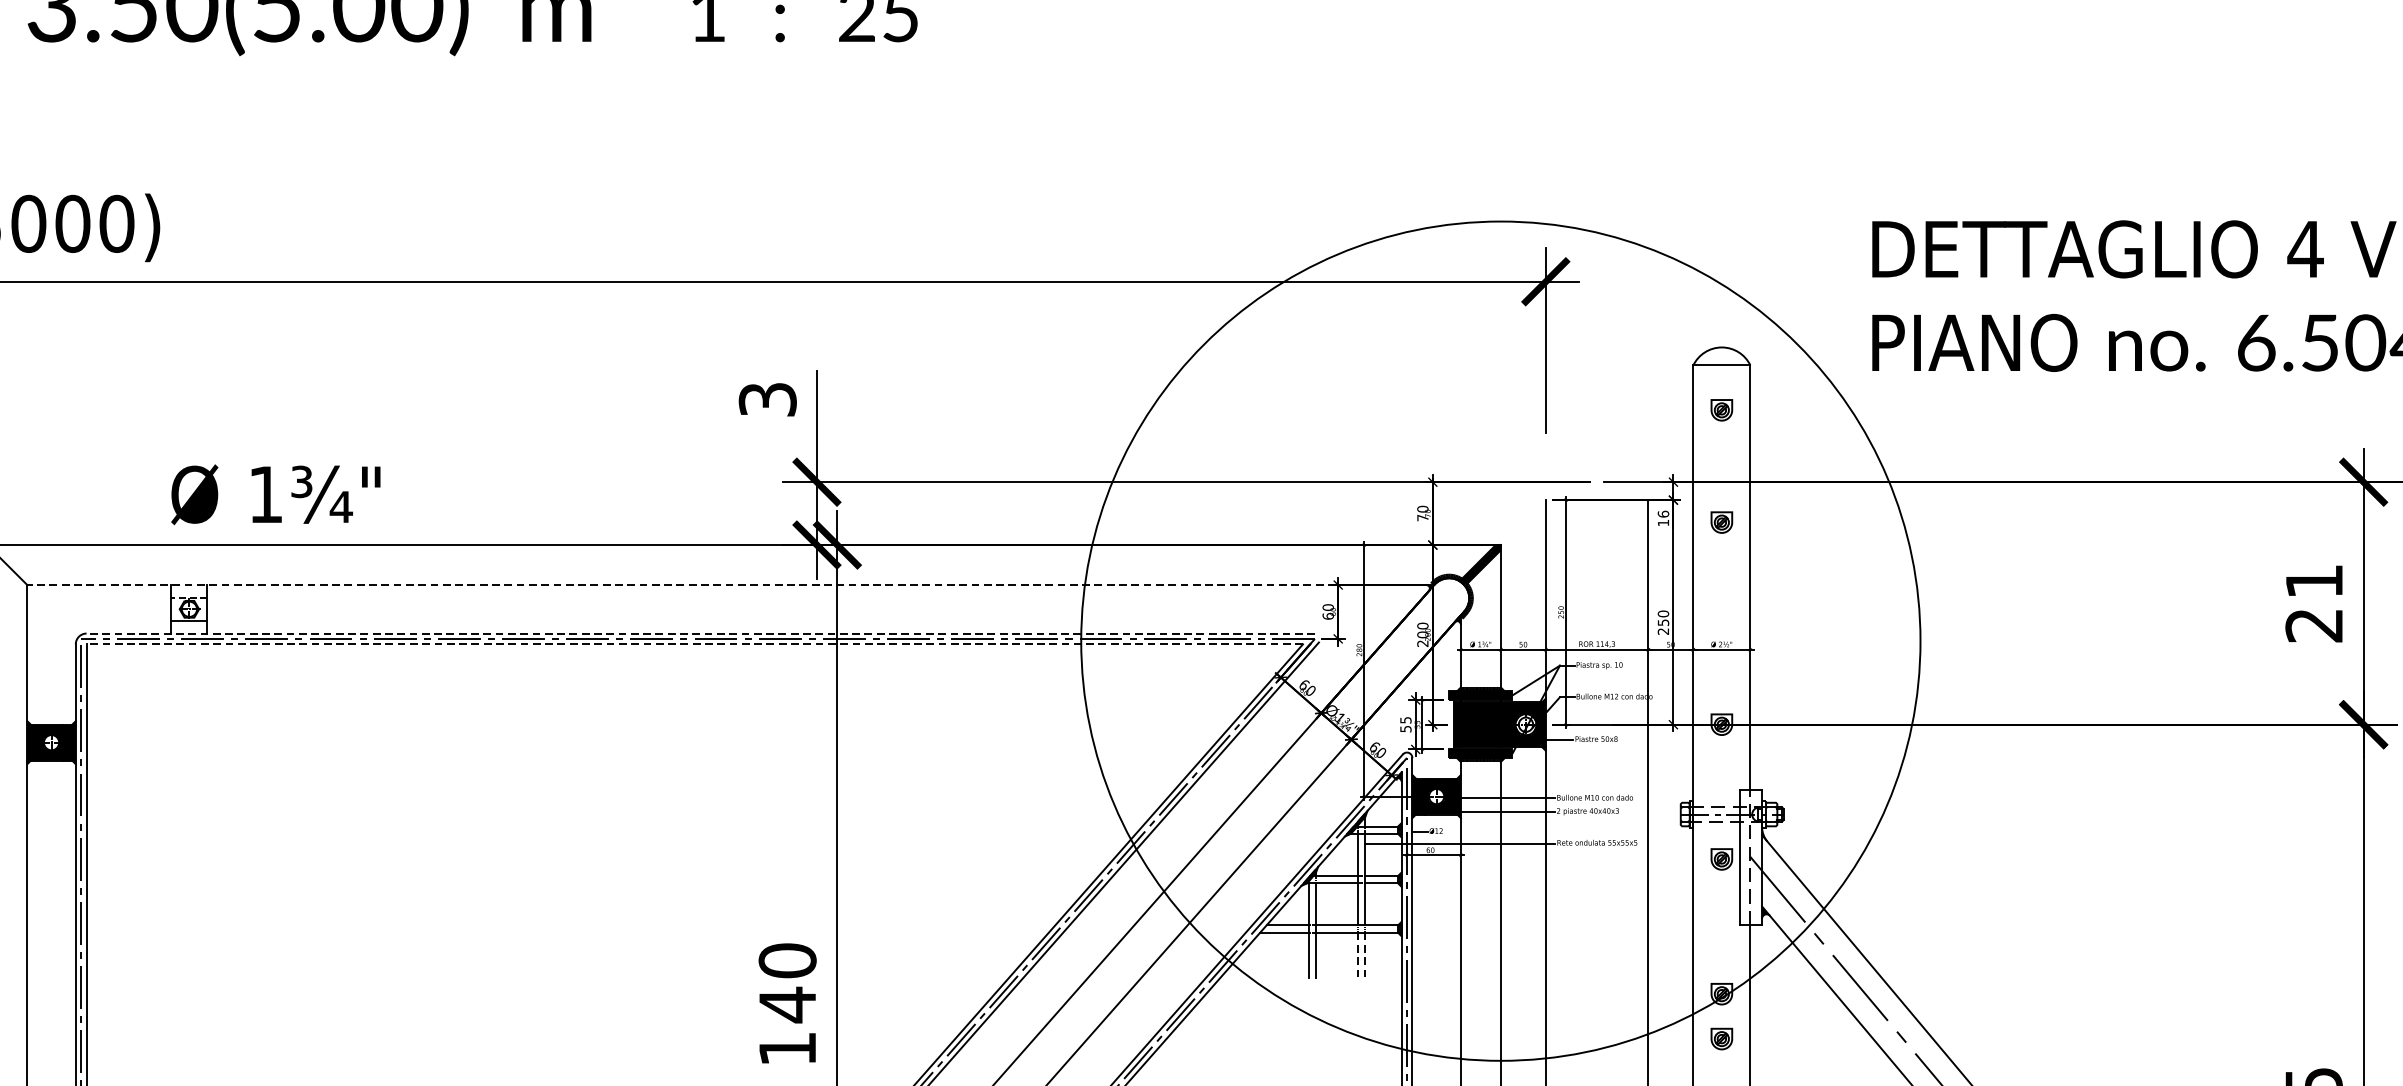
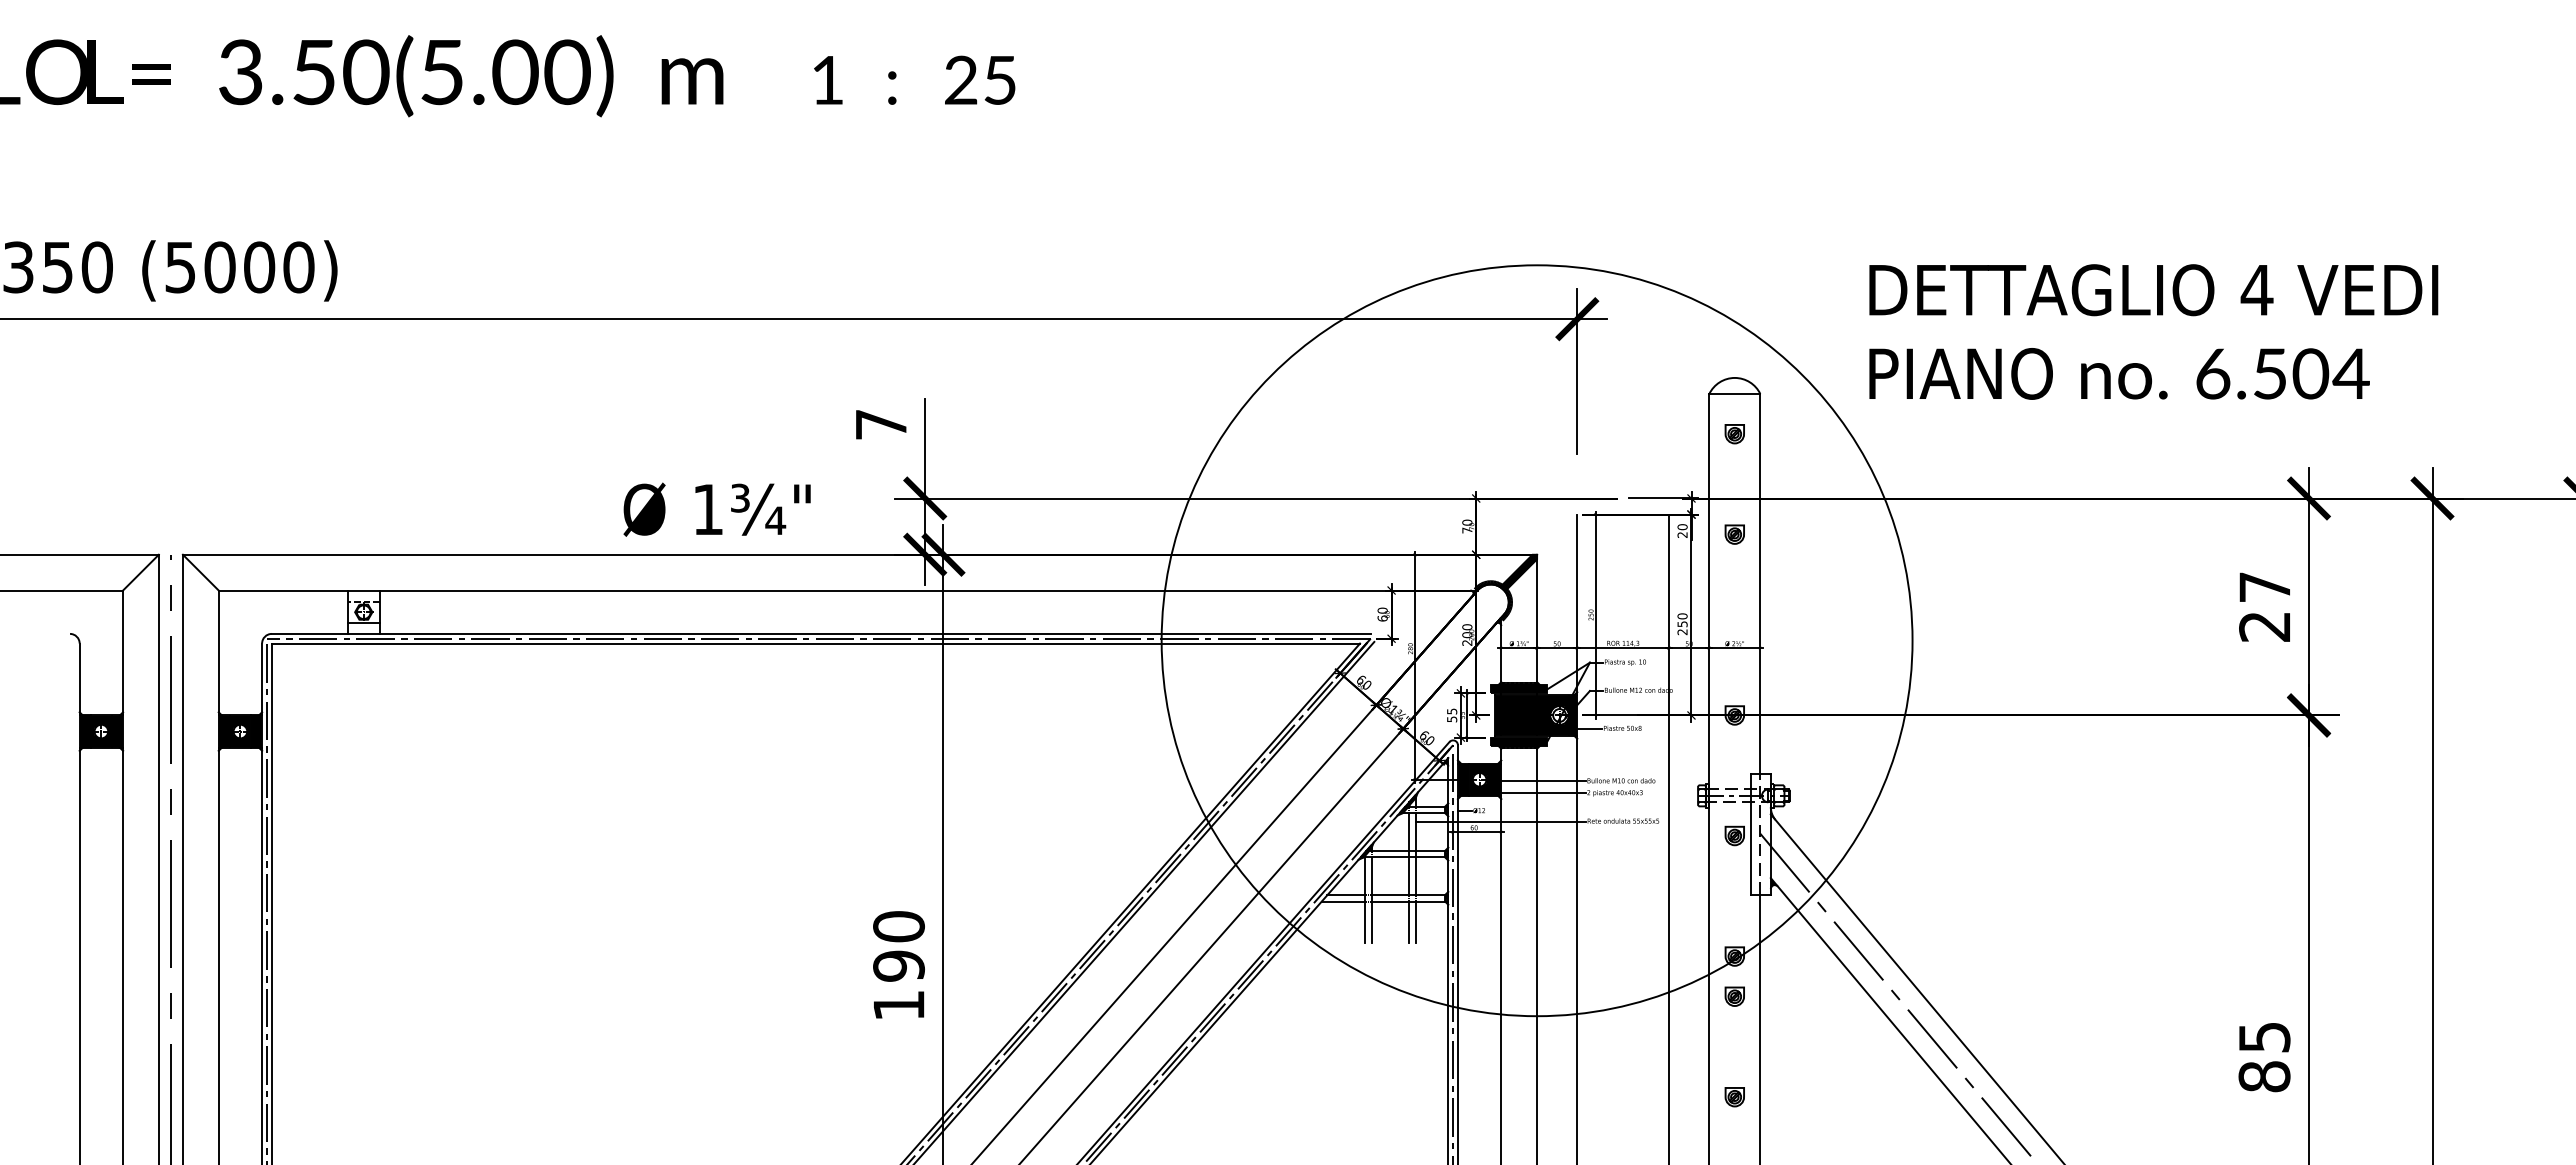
text: (768, 399) -> (881, 424), 3 -> 7
text: (275, 494) -> (716, 509), moved
text: (1663, 517) -> (1682, 530), 16 -> 20
text: (2313, 580) -> (2264, 586), 21 -> 27
line: (730, 585) -> (847, 590), dashed -> solid
line: (699, 633) -> (820, 633), dashed -> solid
line: (694, 644) -> (815, 643), dashed -> solid
line: (1358, 956) -> (1409, 922), dashed -> solid
line: (1364, 956) -> (1415, 922), dashed -> solid
text: (787, 1004) -> (898, 965), 140 -> 190

